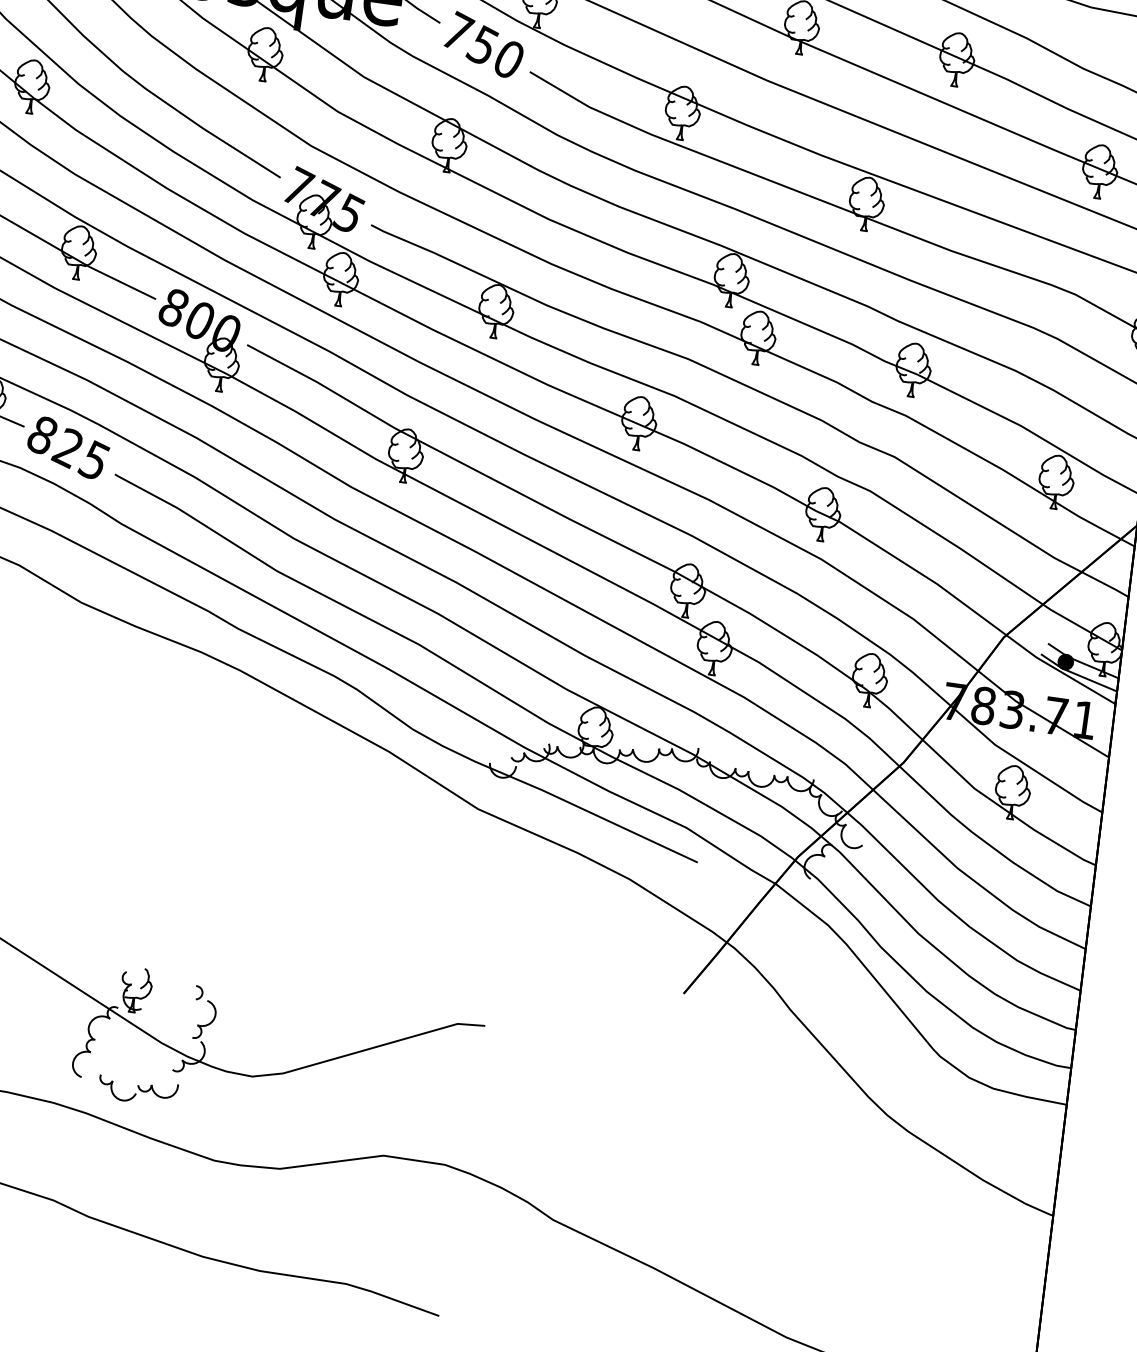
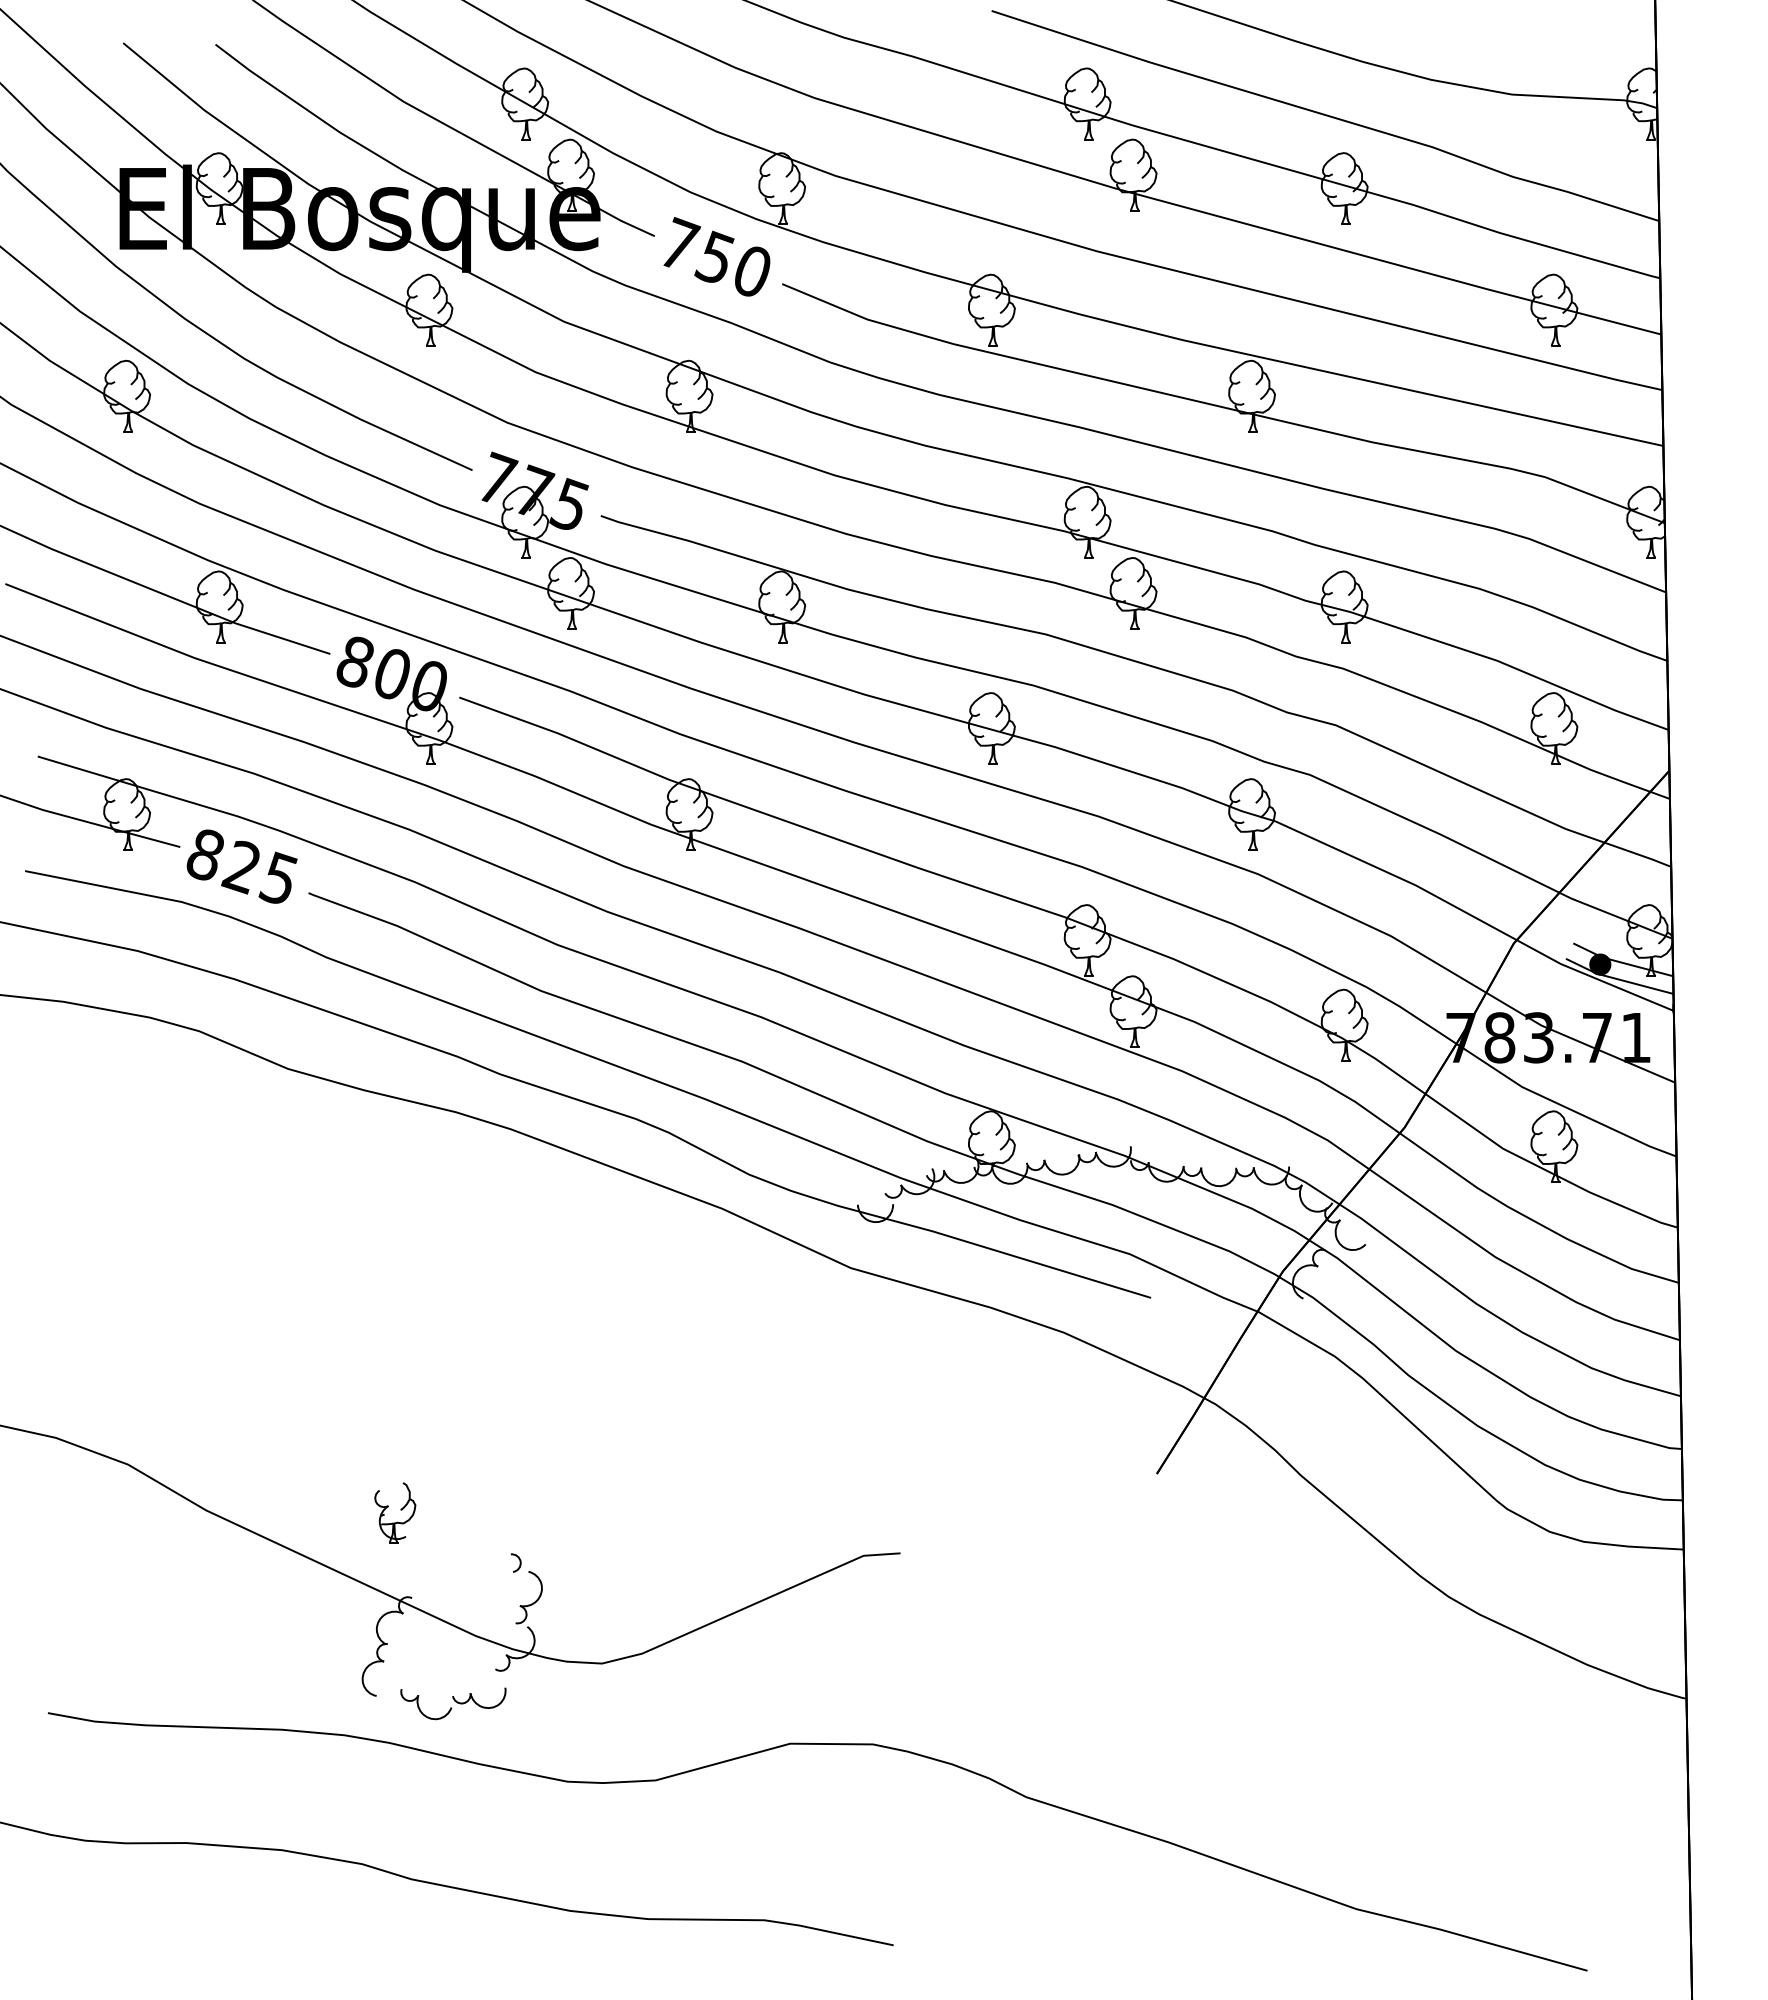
part: (136, 989) -> (395, 1512), moved

